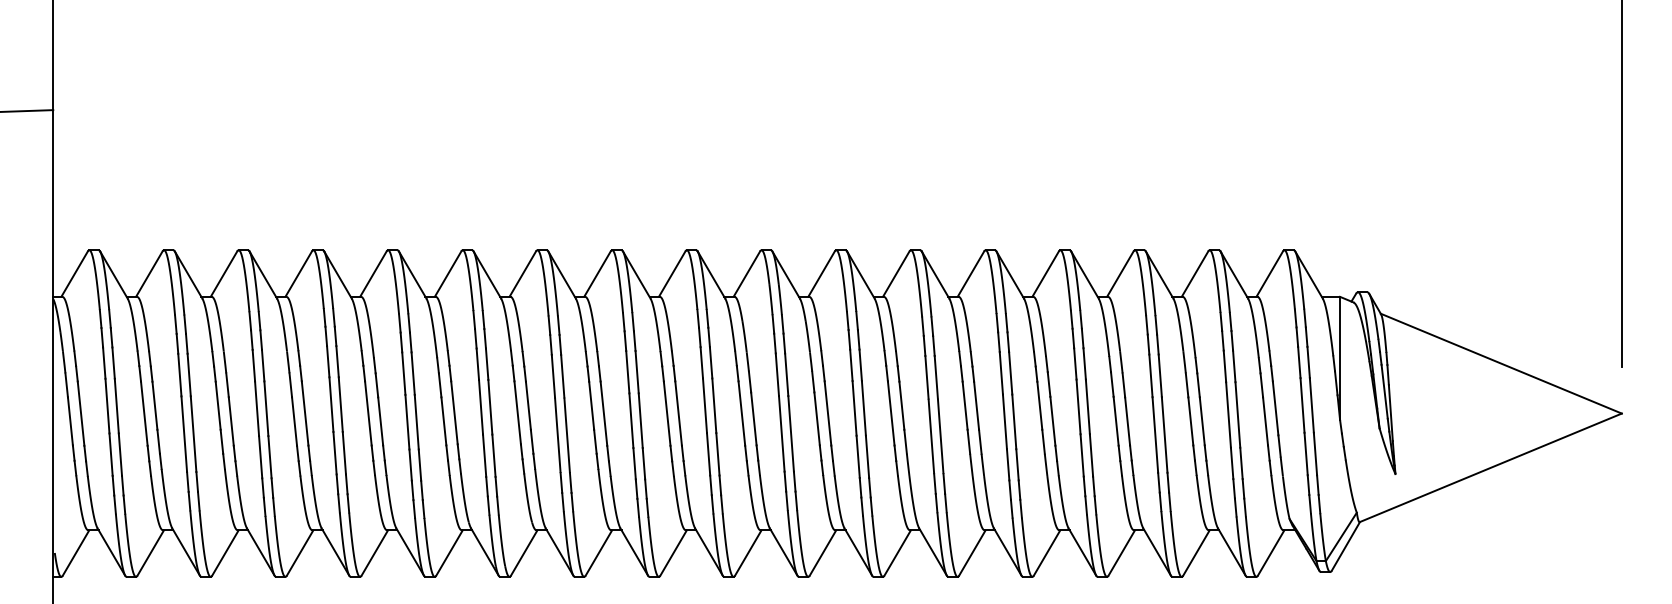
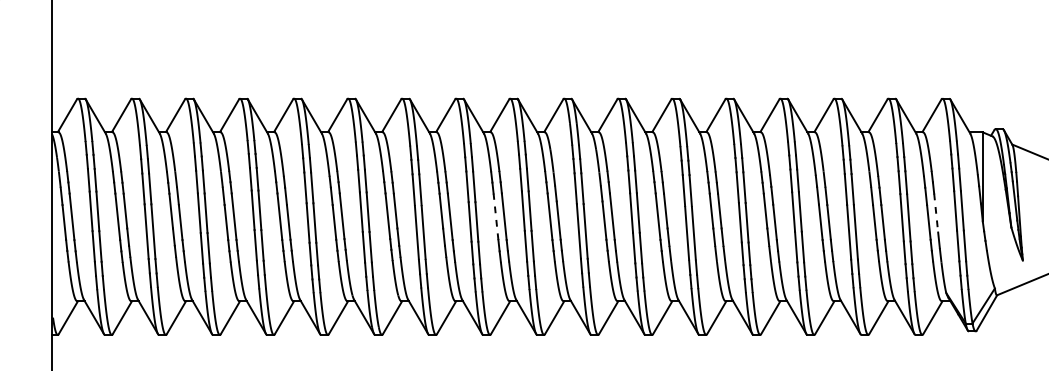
line: (1275, 408) -> (936, 213), solid -> dashed
line: (667, 413) -> (496, 216), solid -> dashed

